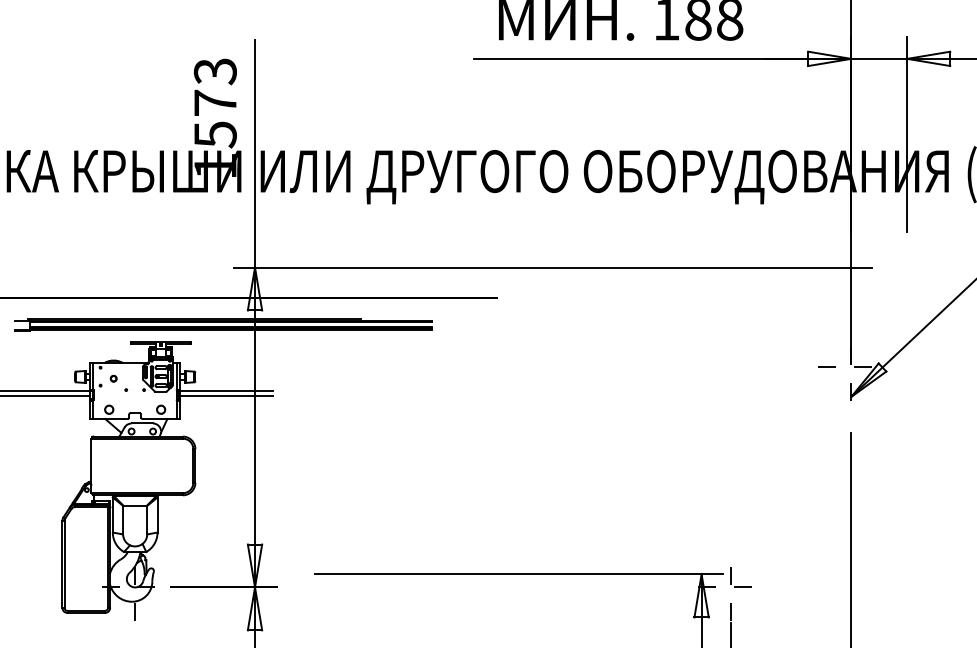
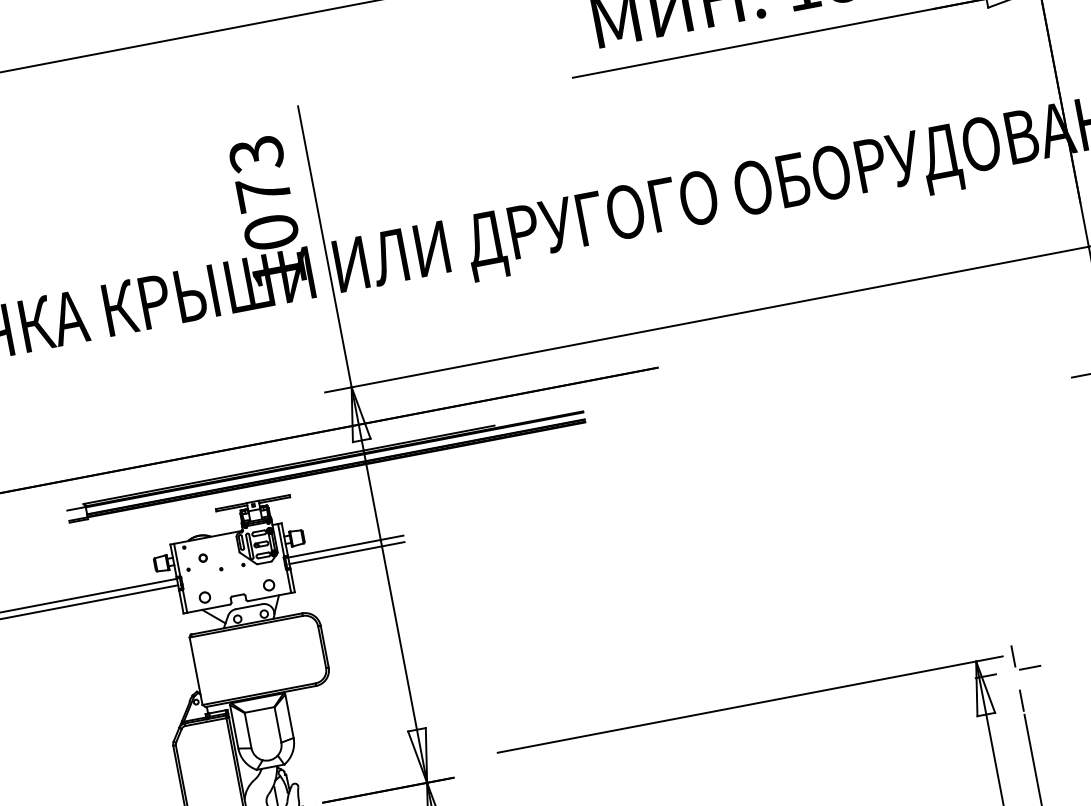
text: (214, 134) -> (270, 232), 1573 -> 1073

